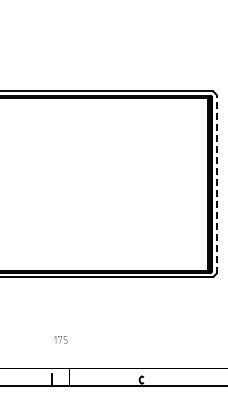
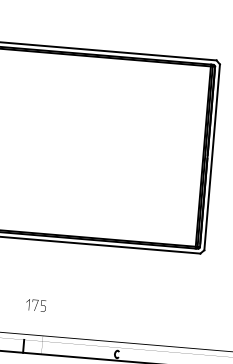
line: (216, 183) -> (212, 156), dashed -> solid
part: (60, 339) -> (36, 305), size x1.43

